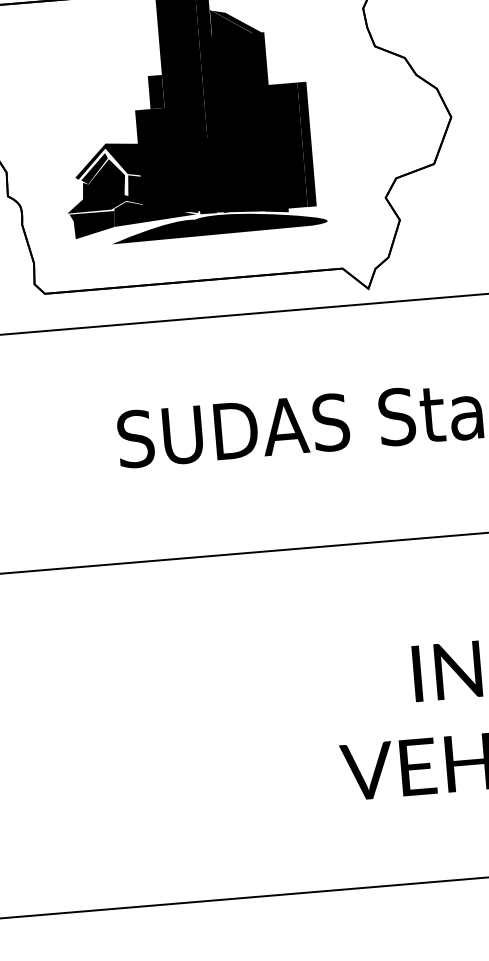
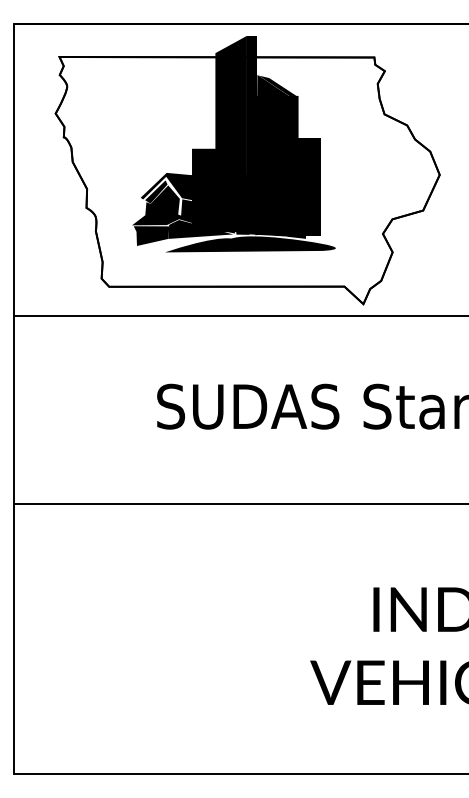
fill: (155, 91) -> (209, 135), removed
fill: (306, 144) -> (324, 186), removed

